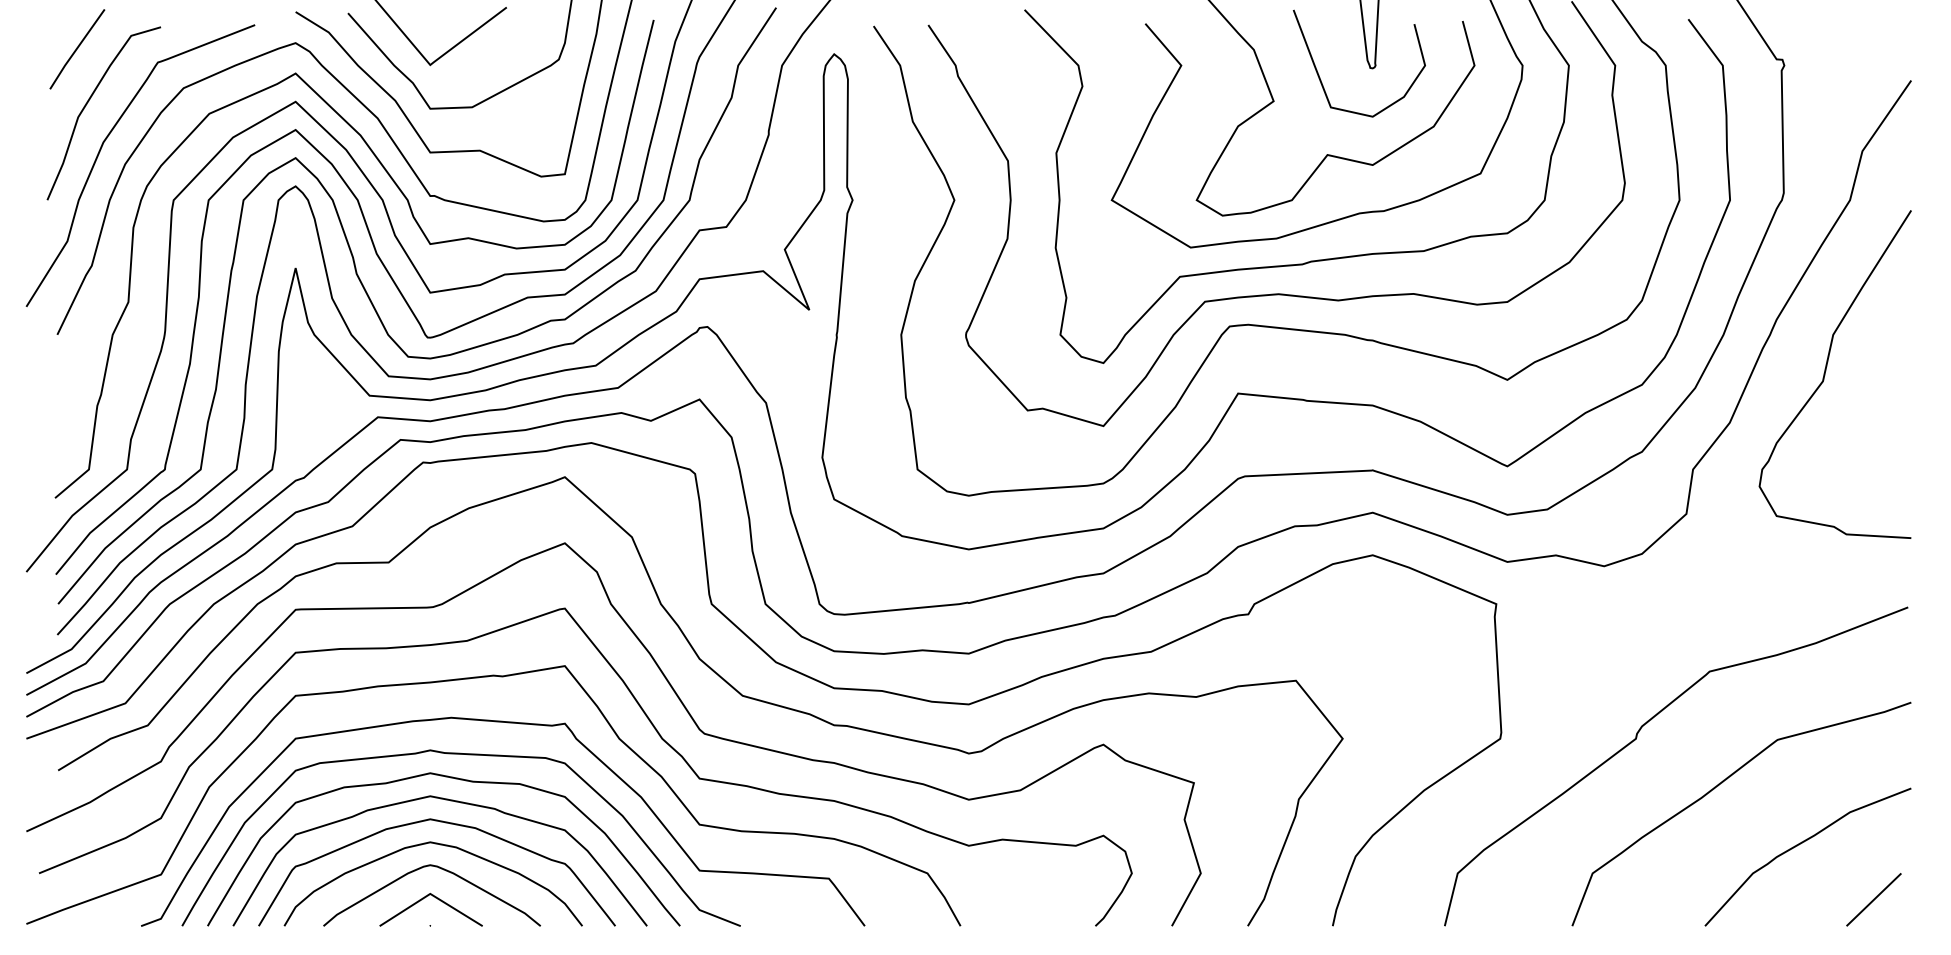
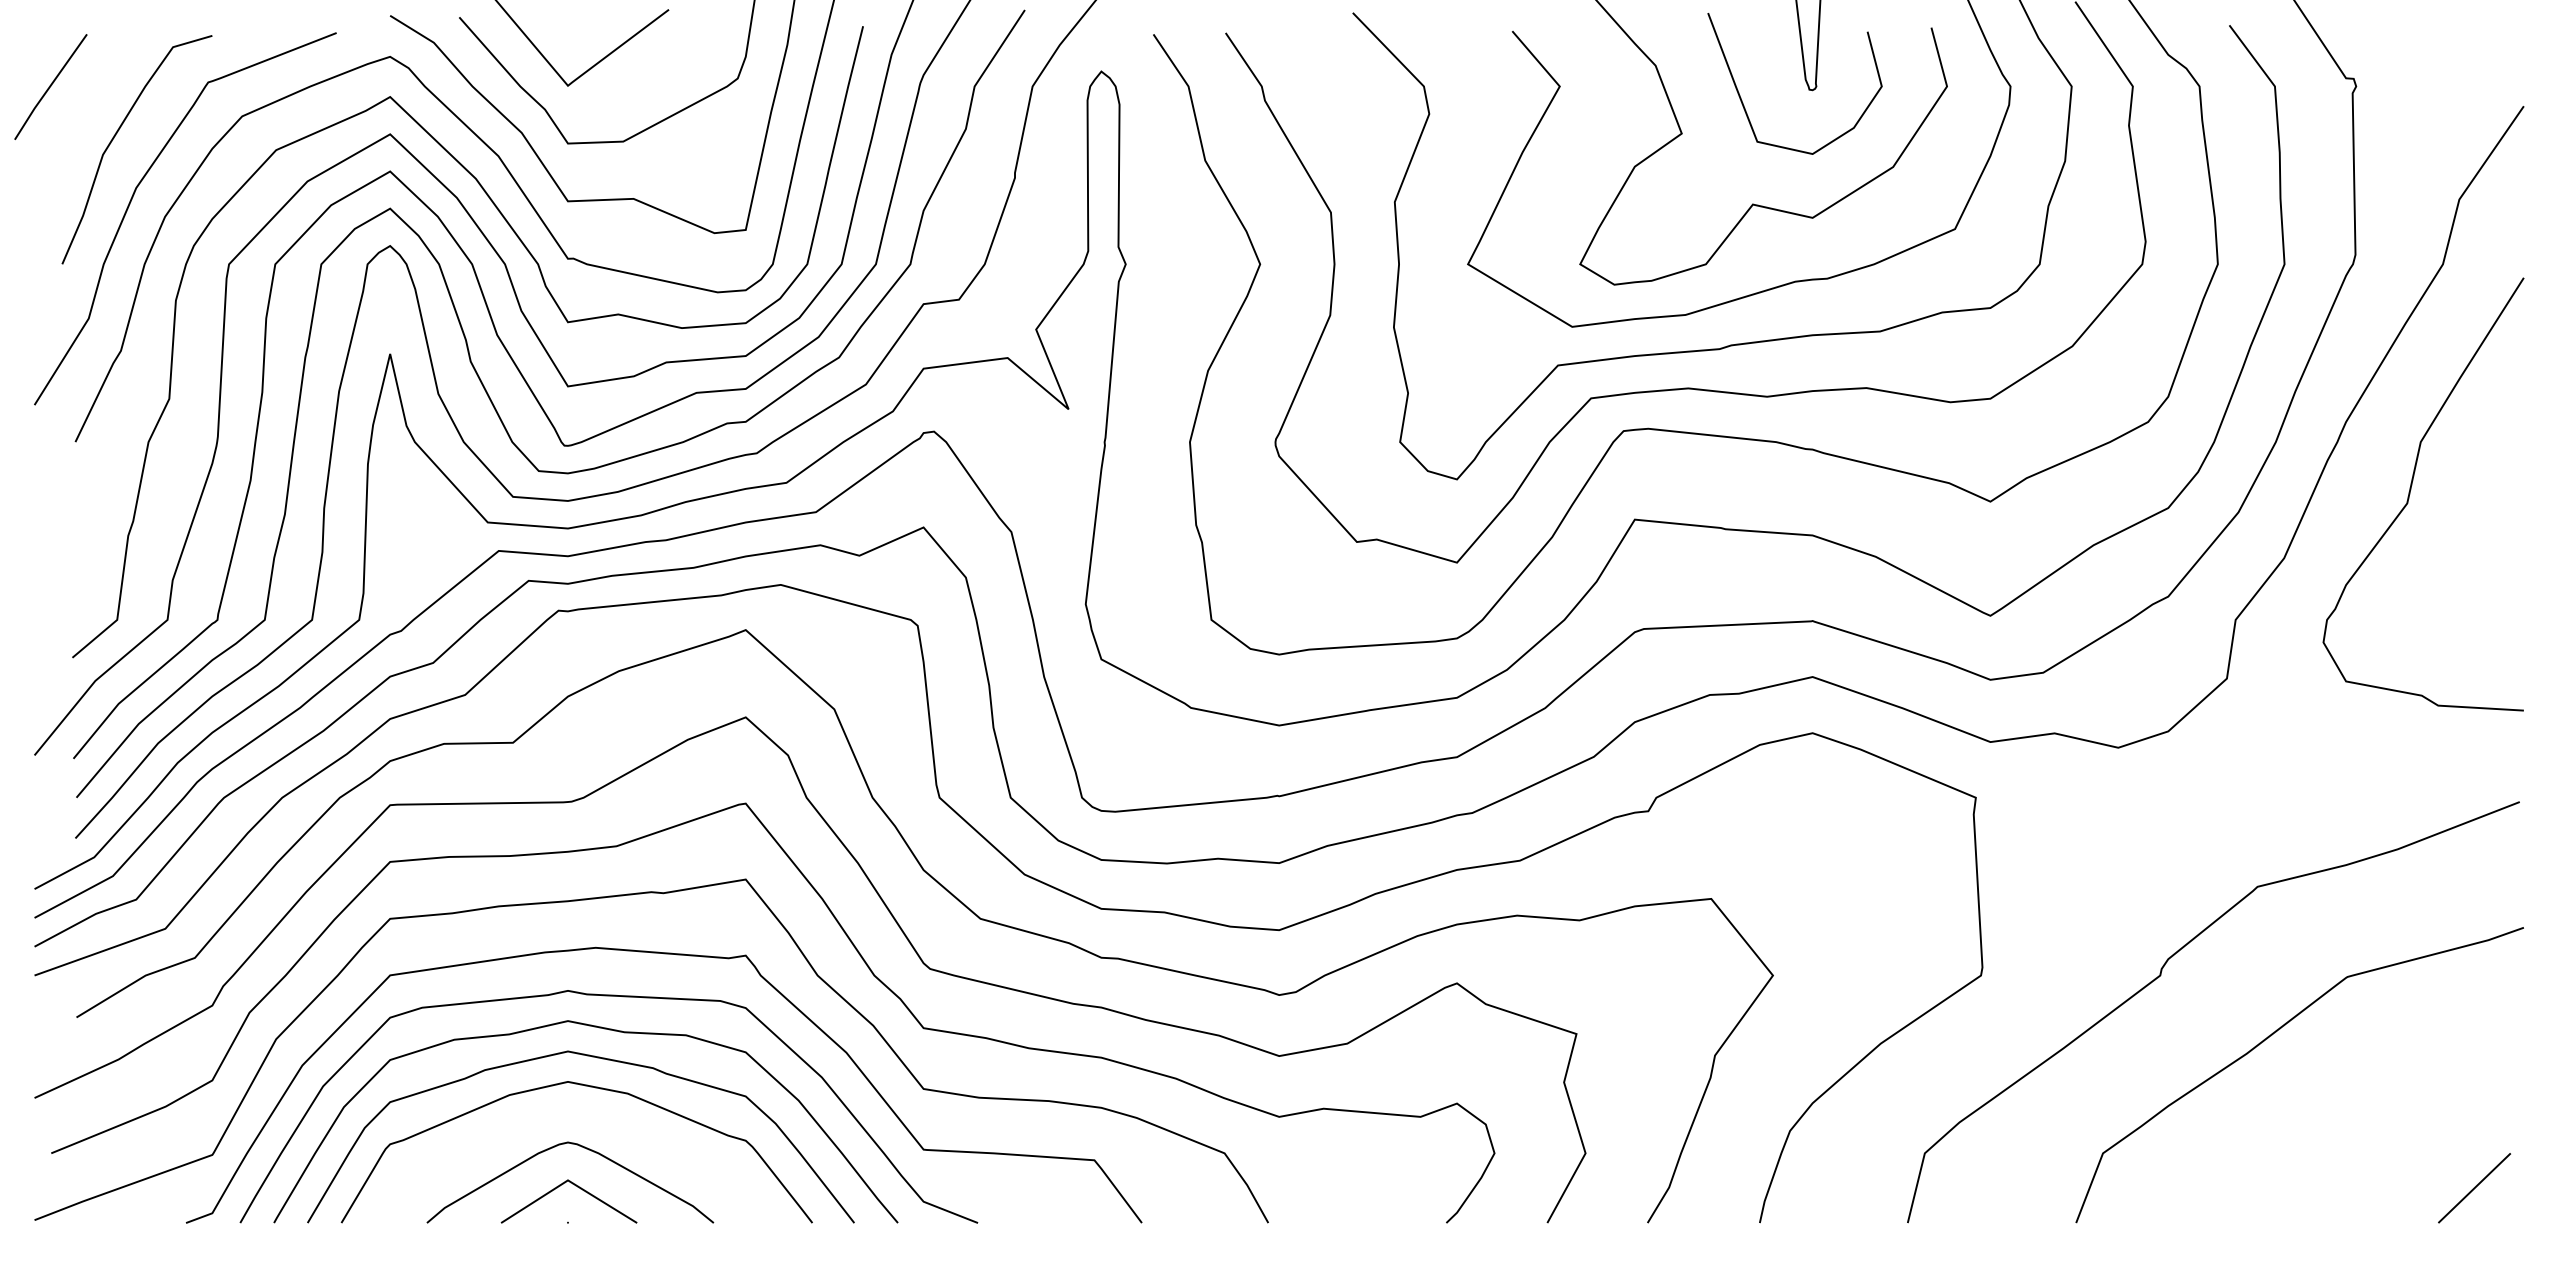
line: (77, 48) -> (50, 86), moved
curve: (437, 844) -> (577, 1115), removed
curve: (1798, 845) -> (2375, 1116), removed

